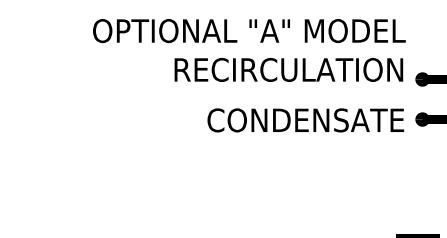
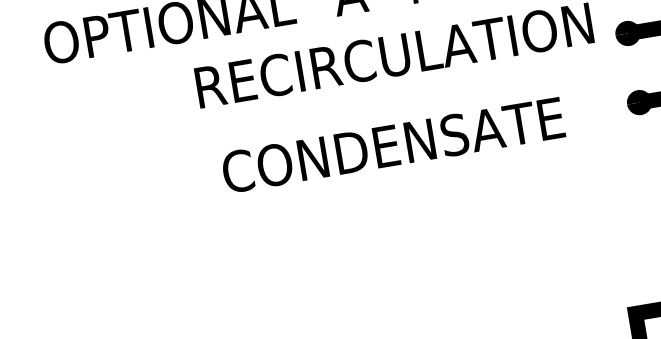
text: (305, 120) -> (392, 145), moved

